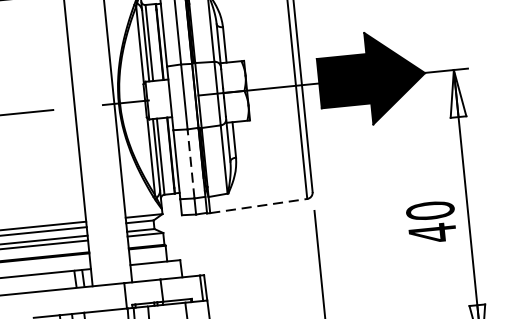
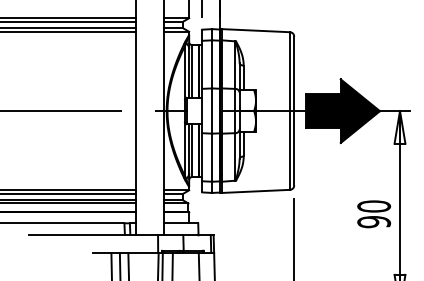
line: (191, 163) -> (212, 157), dashed -> solid
line: (259, 206) -> (256, 191), dashed -> solid
text: (433, 232) -> (374, 221), 40 -> 90

